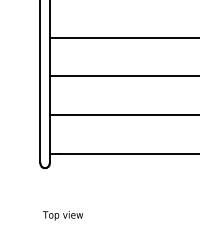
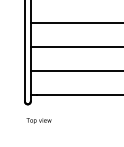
text: (62, 215) -> (38, 120), moved

